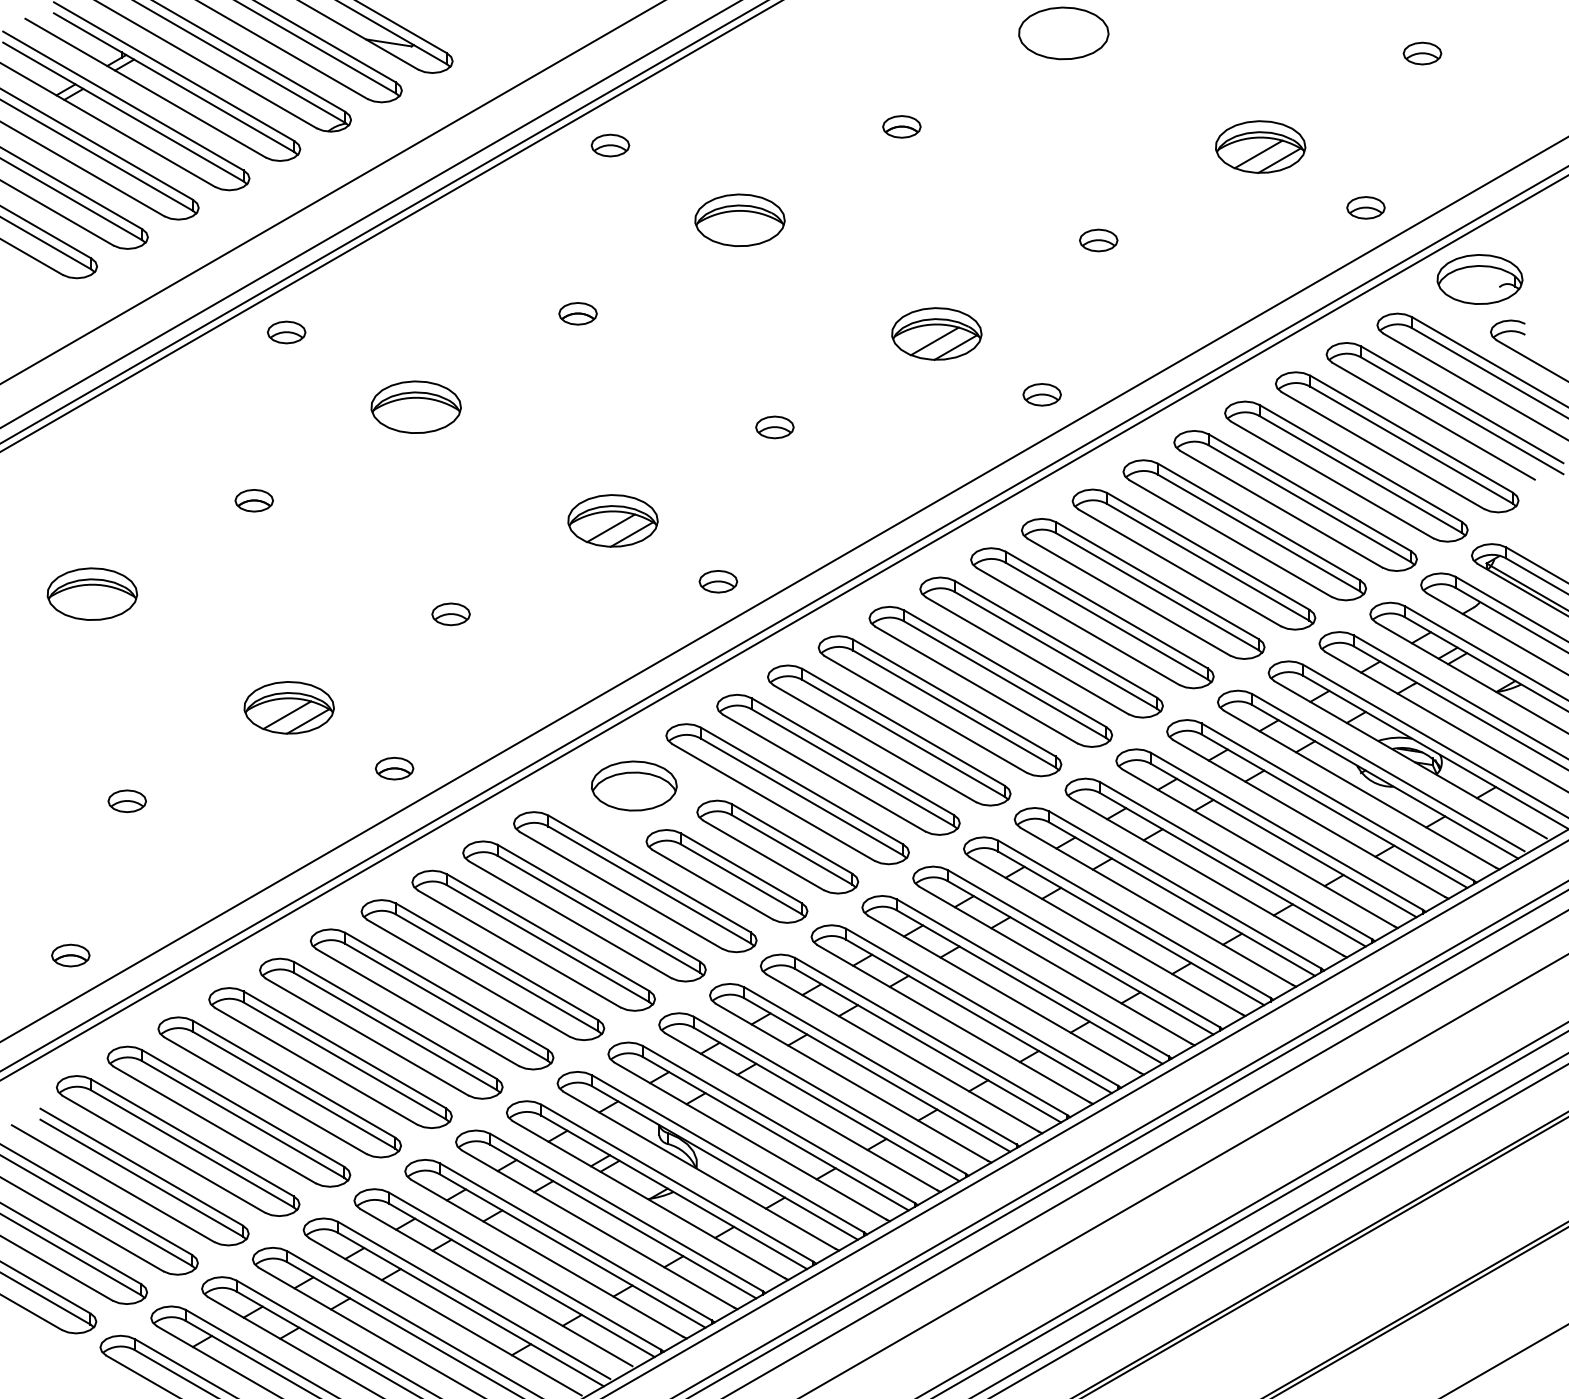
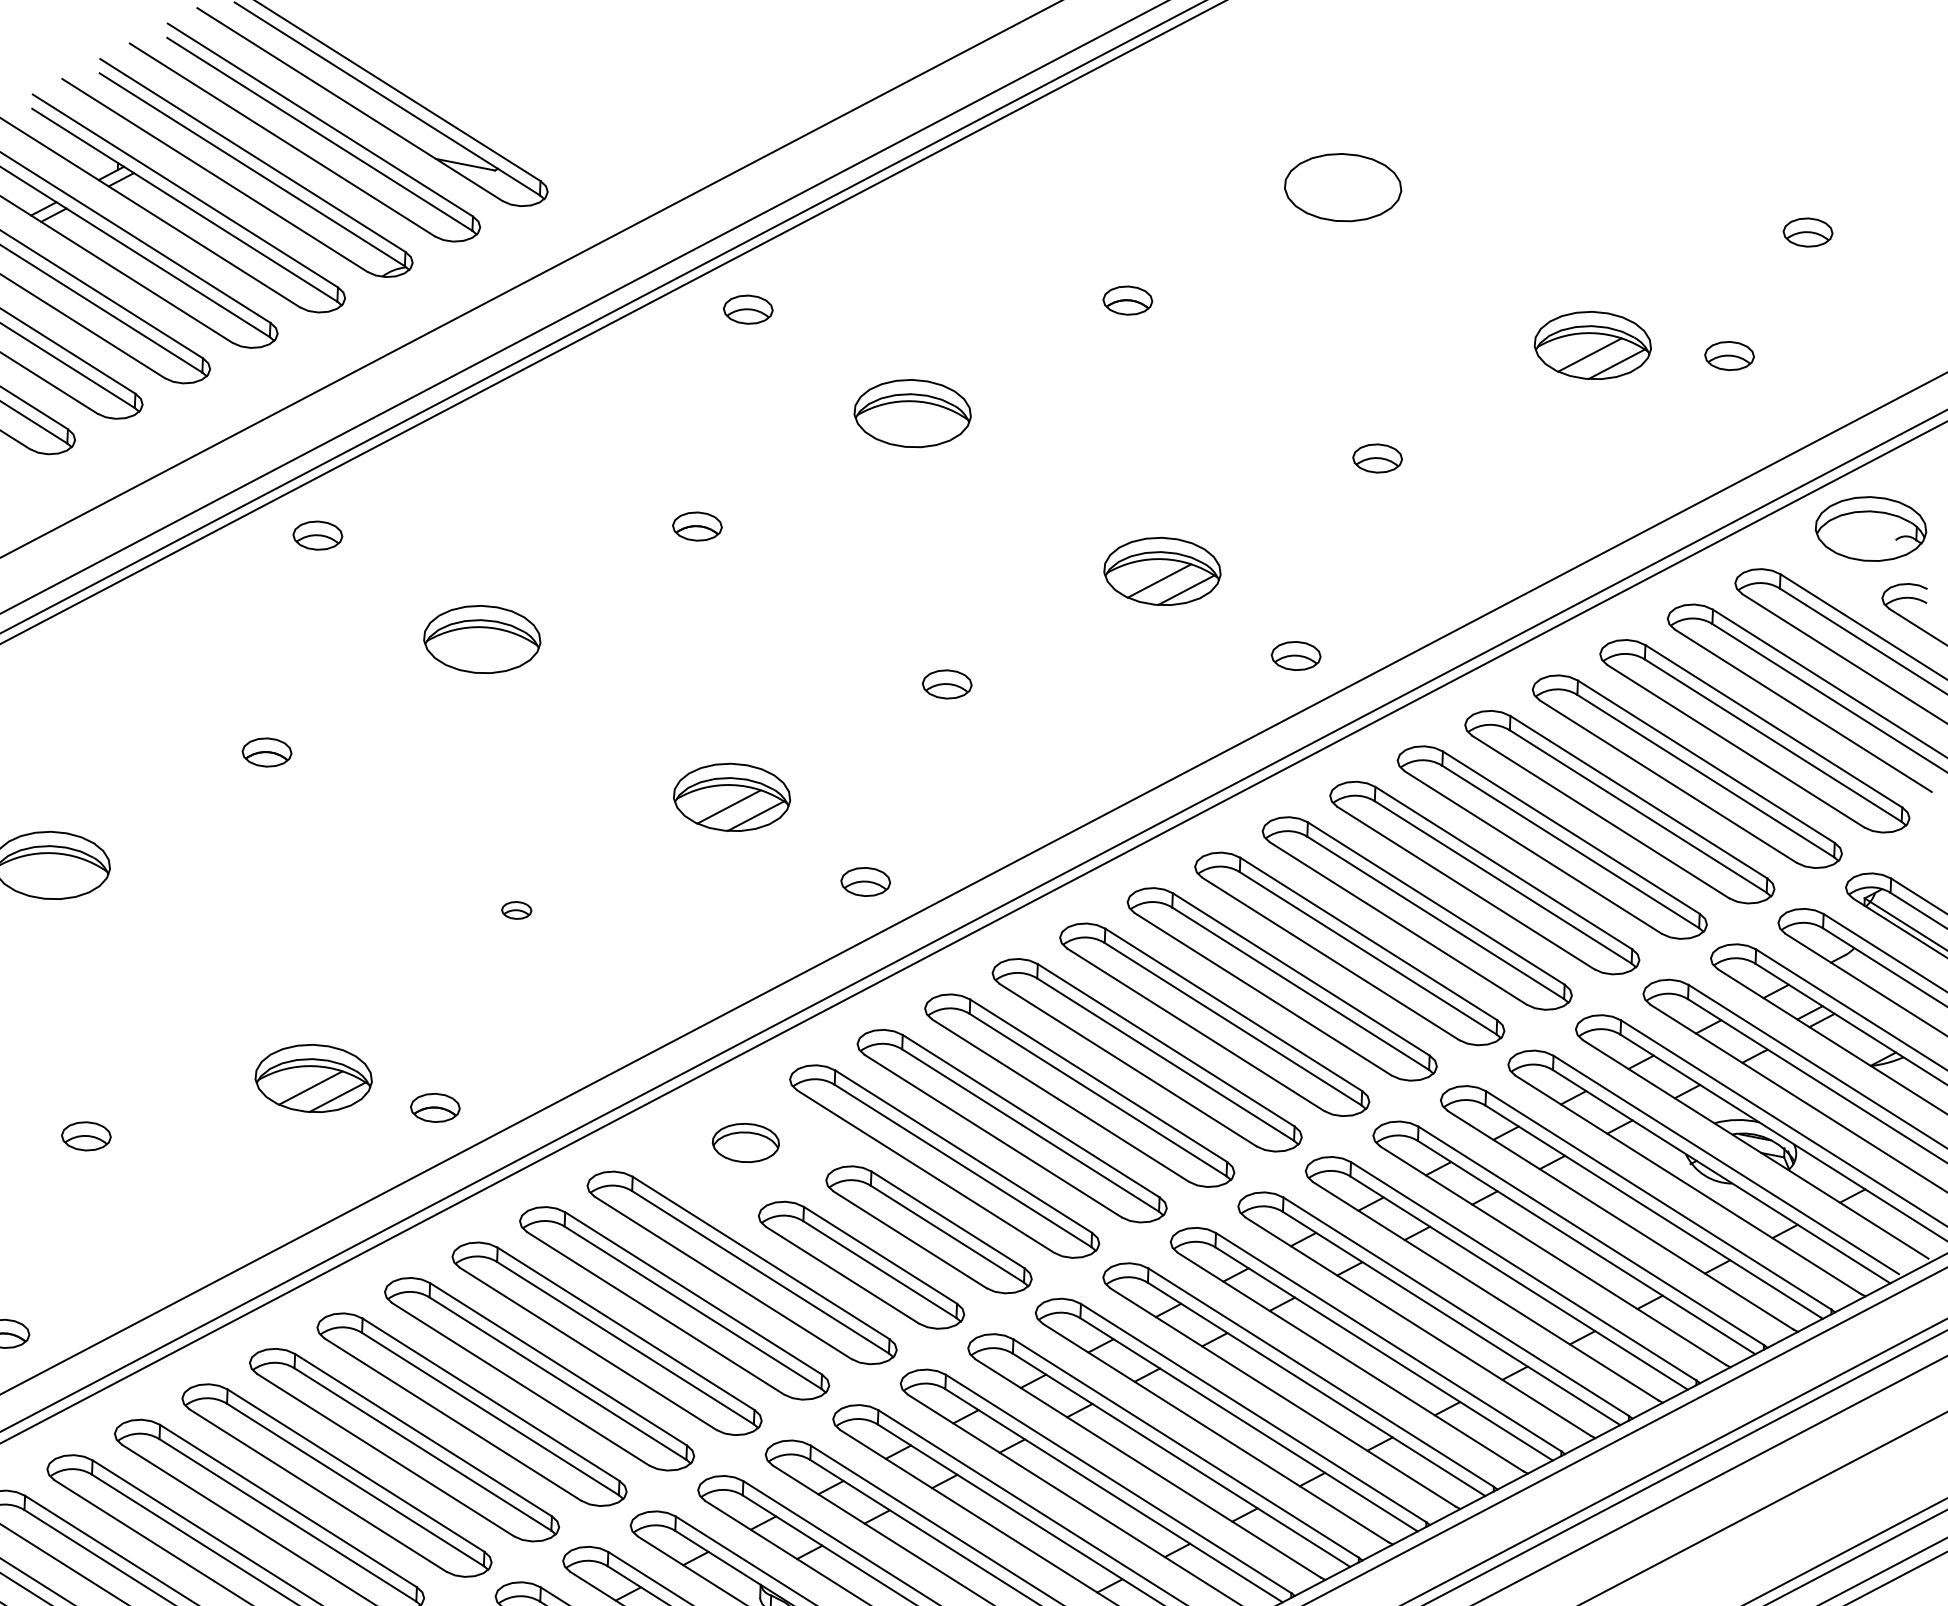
part: (1365, 207) -> (1728, 355), moved
part: (450, 614) -> (516, 910), size x0.6
part: (288, 707) -> (312, 1078), moved
part: (634, 785) -> (746, 1142), size x0.6

